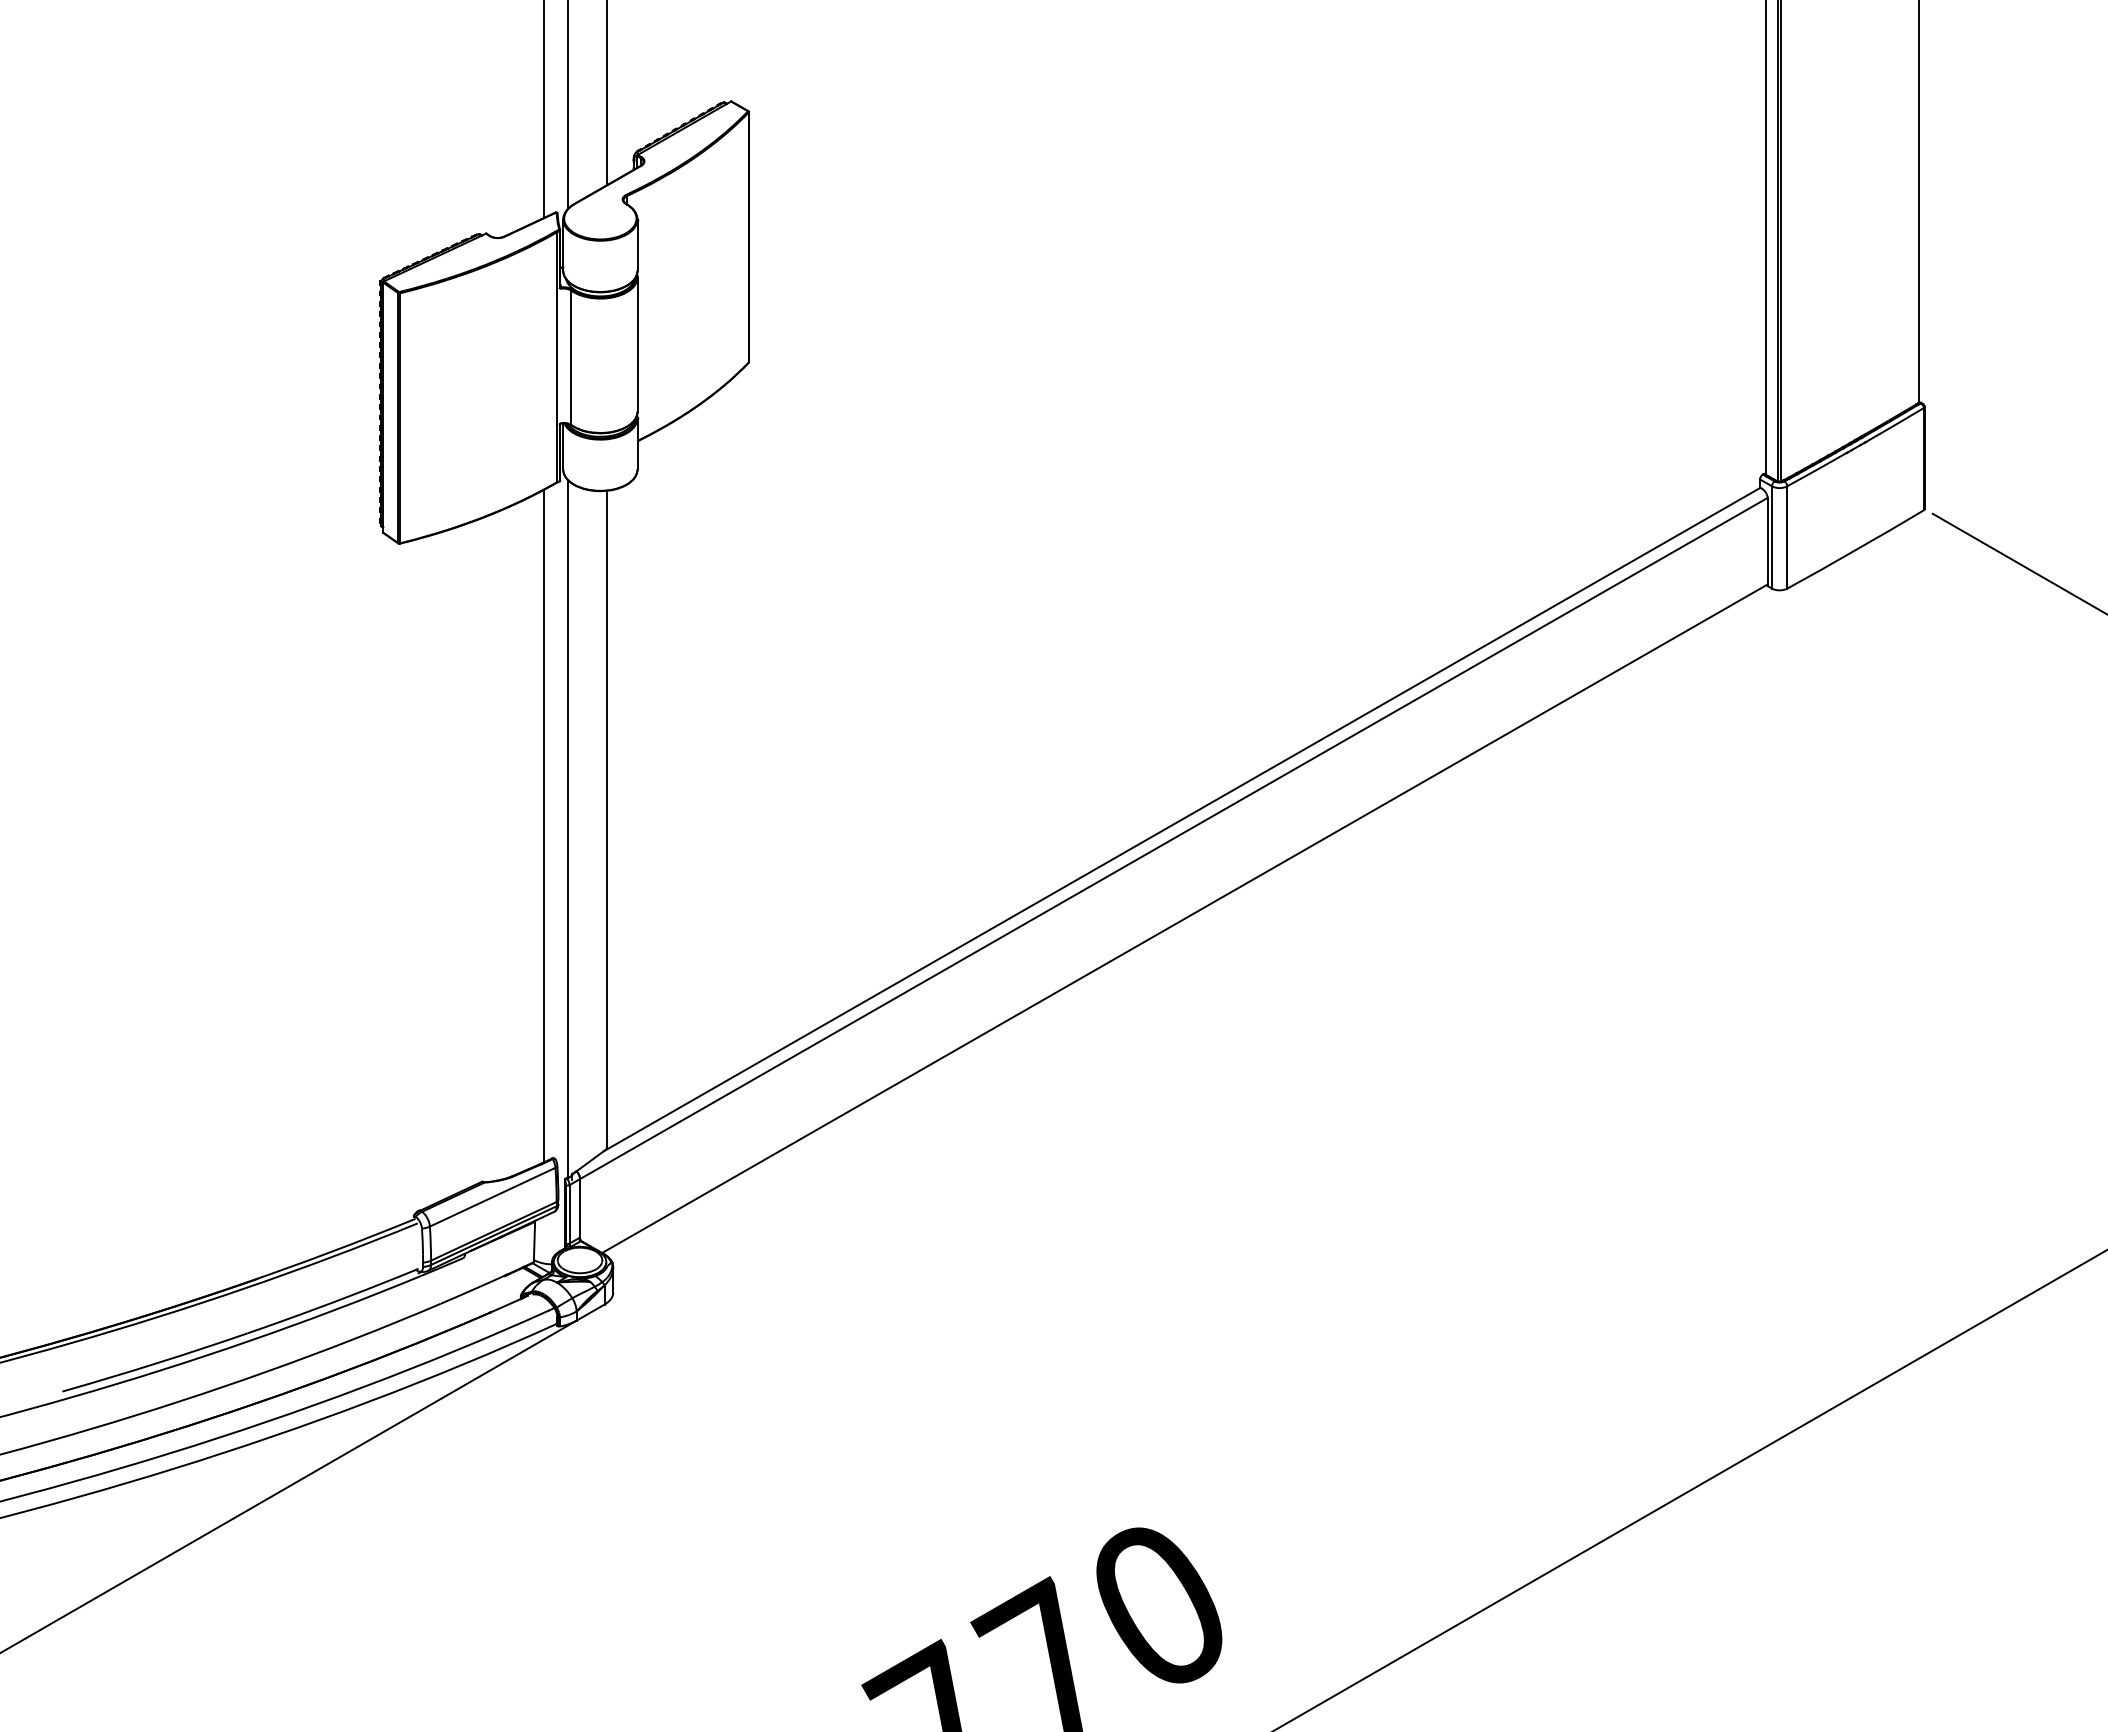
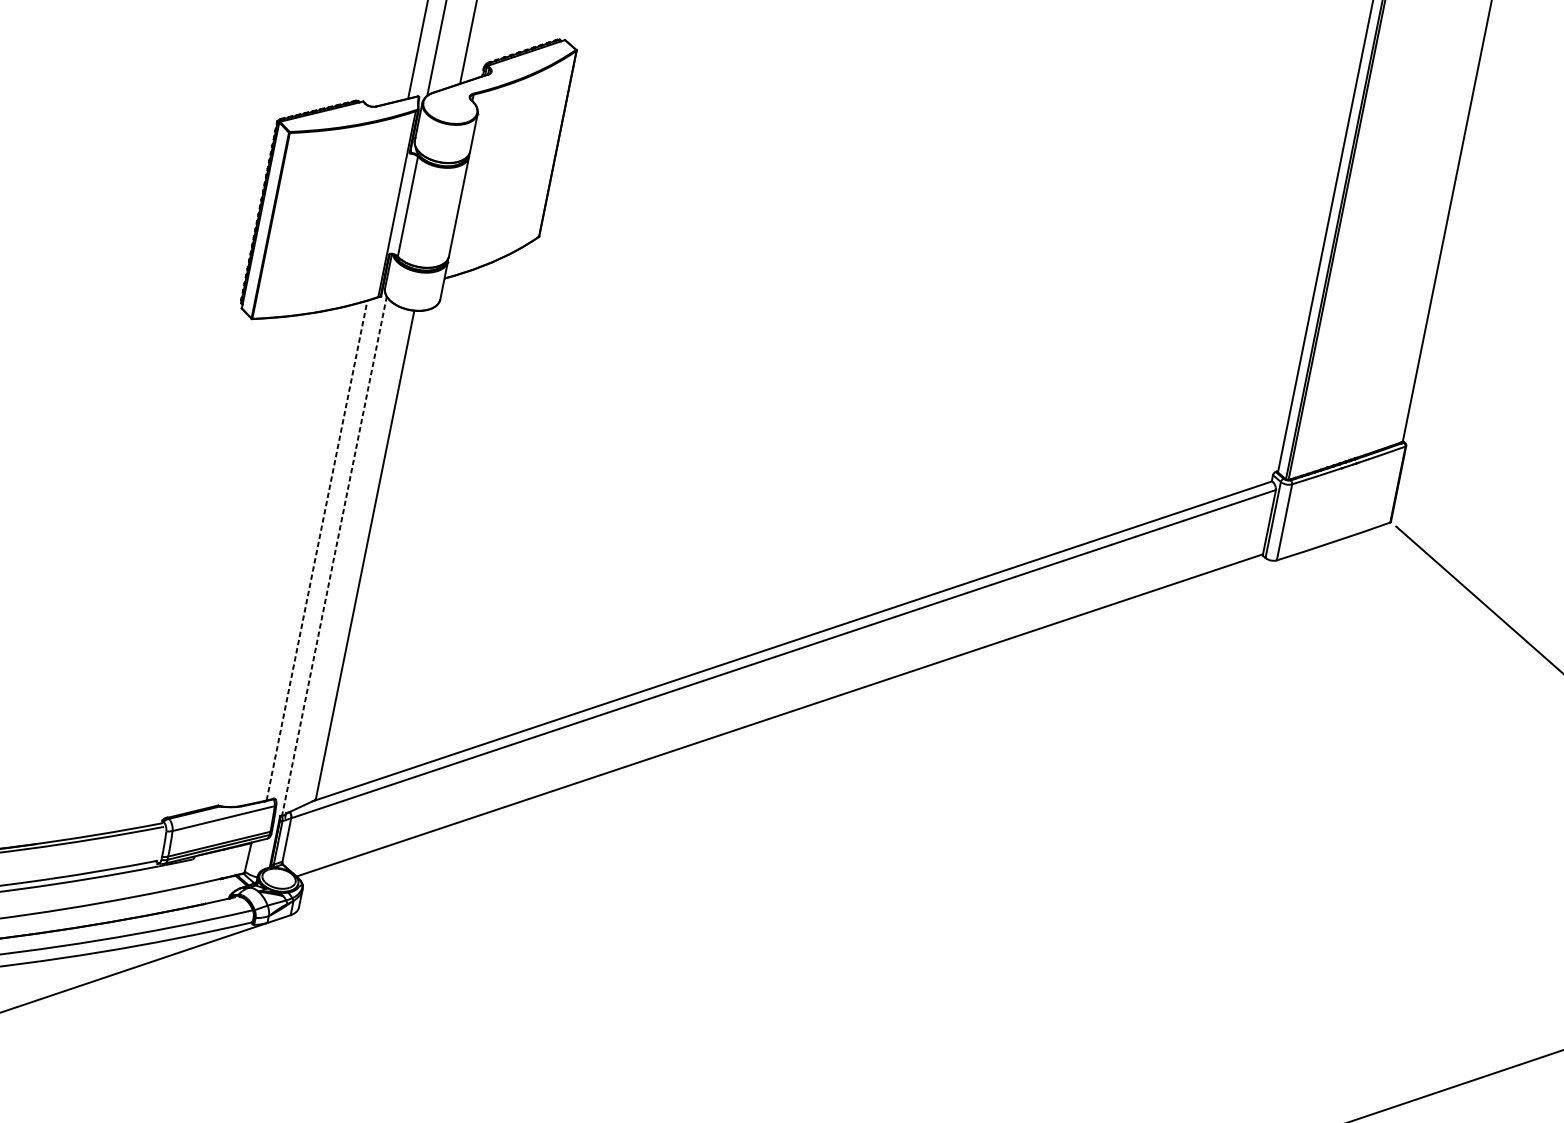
line: (543, 825) -> (317, 550), solid -> dashed
line: (567, 829) -> (334, 556), solid -> dashed

